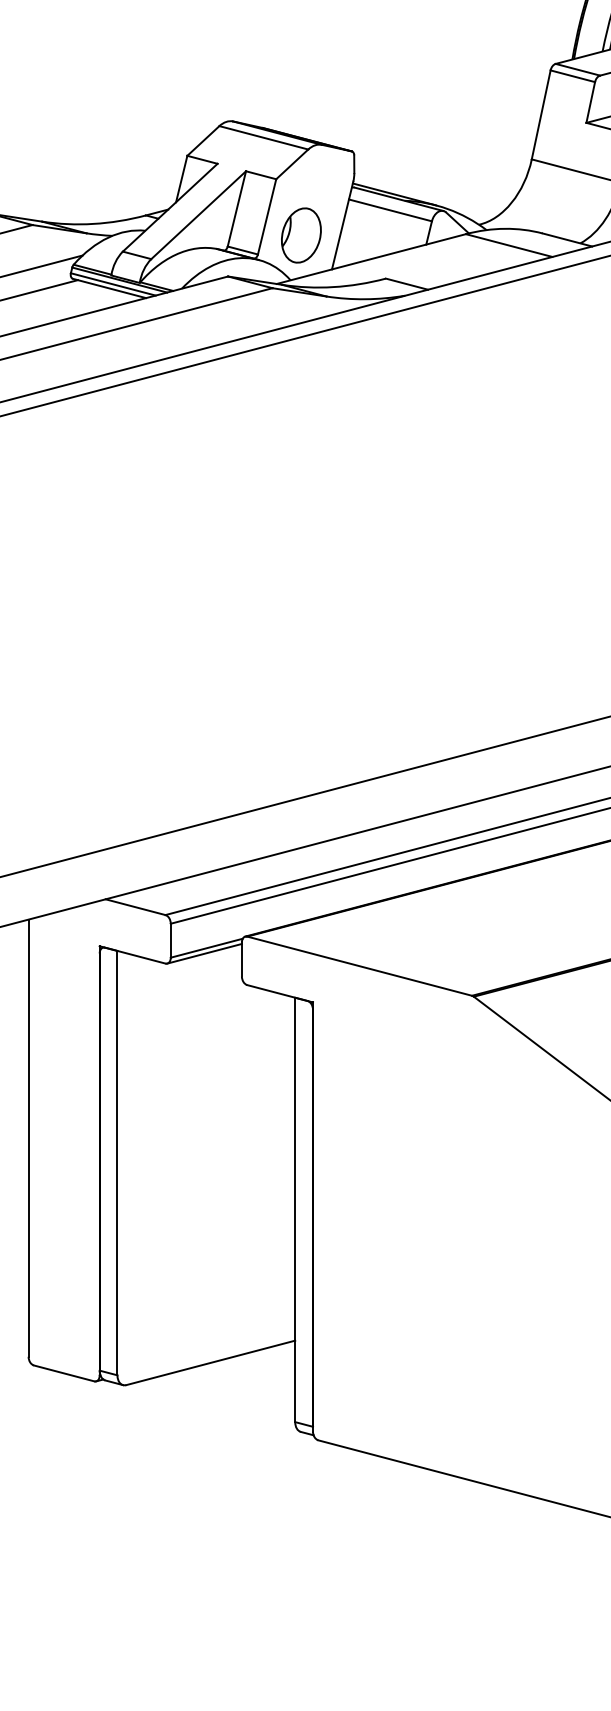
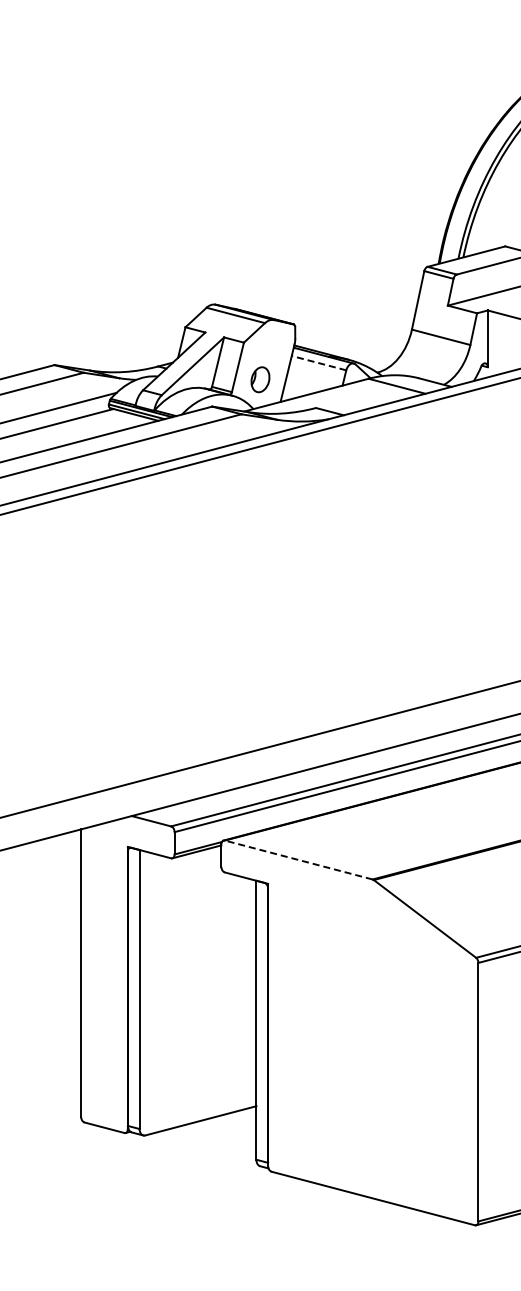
line: (389, 210) -> (318, 363), solid -> dashed
part: (301, 235) -> (260, 379), size x0.7
line: (359, 965) -> (298, 859), solid -> dashed

